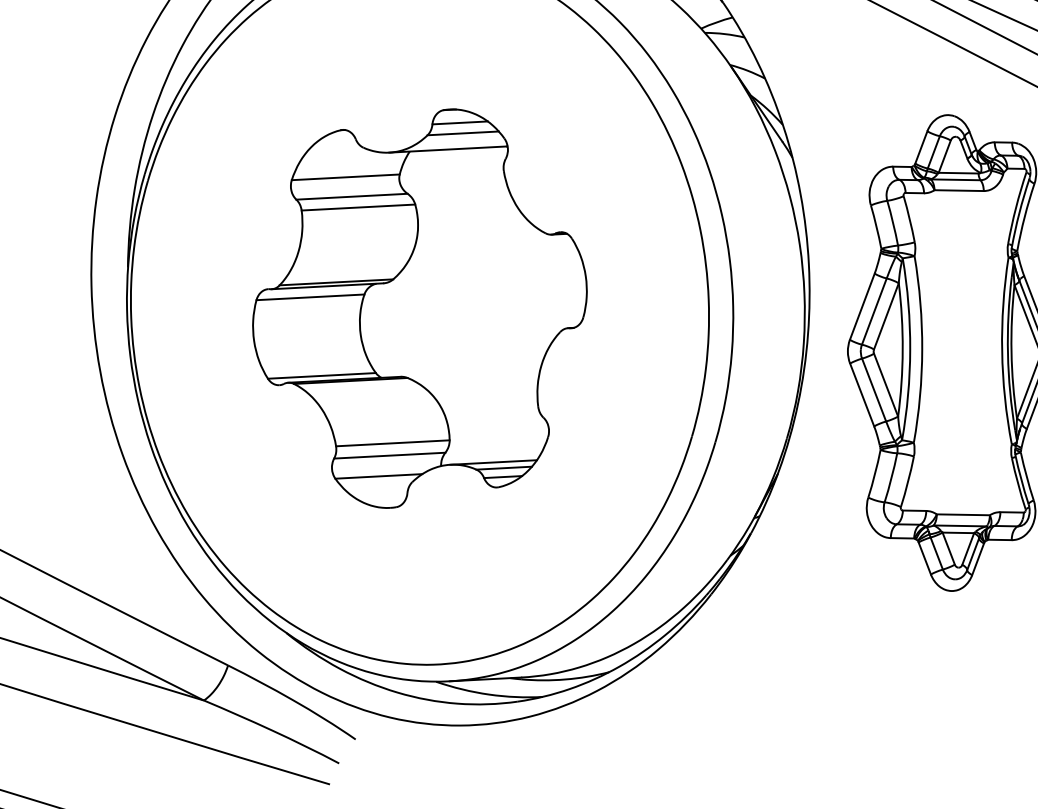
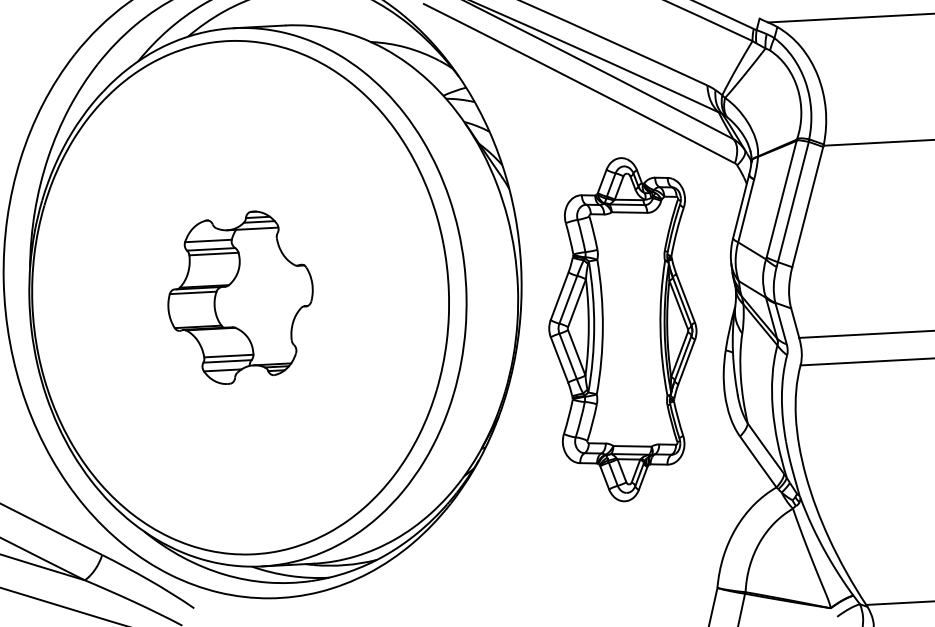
part: (419, 308) -> (240, 297), size x0.6

